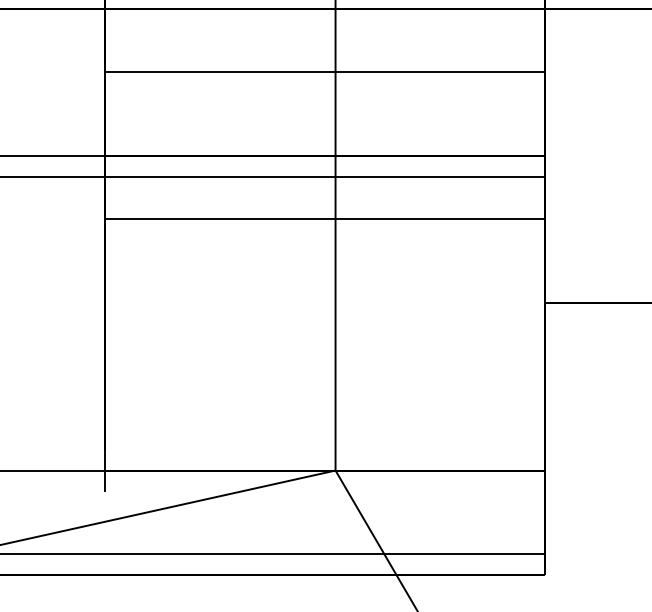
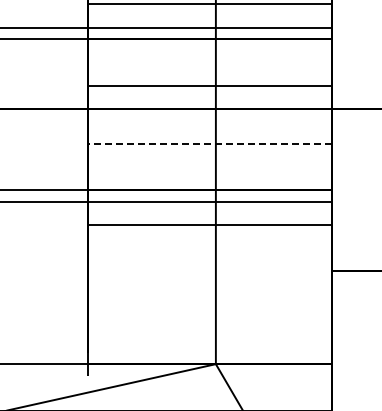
line: (325, 71) -> (210, 143), solid -> dashed

